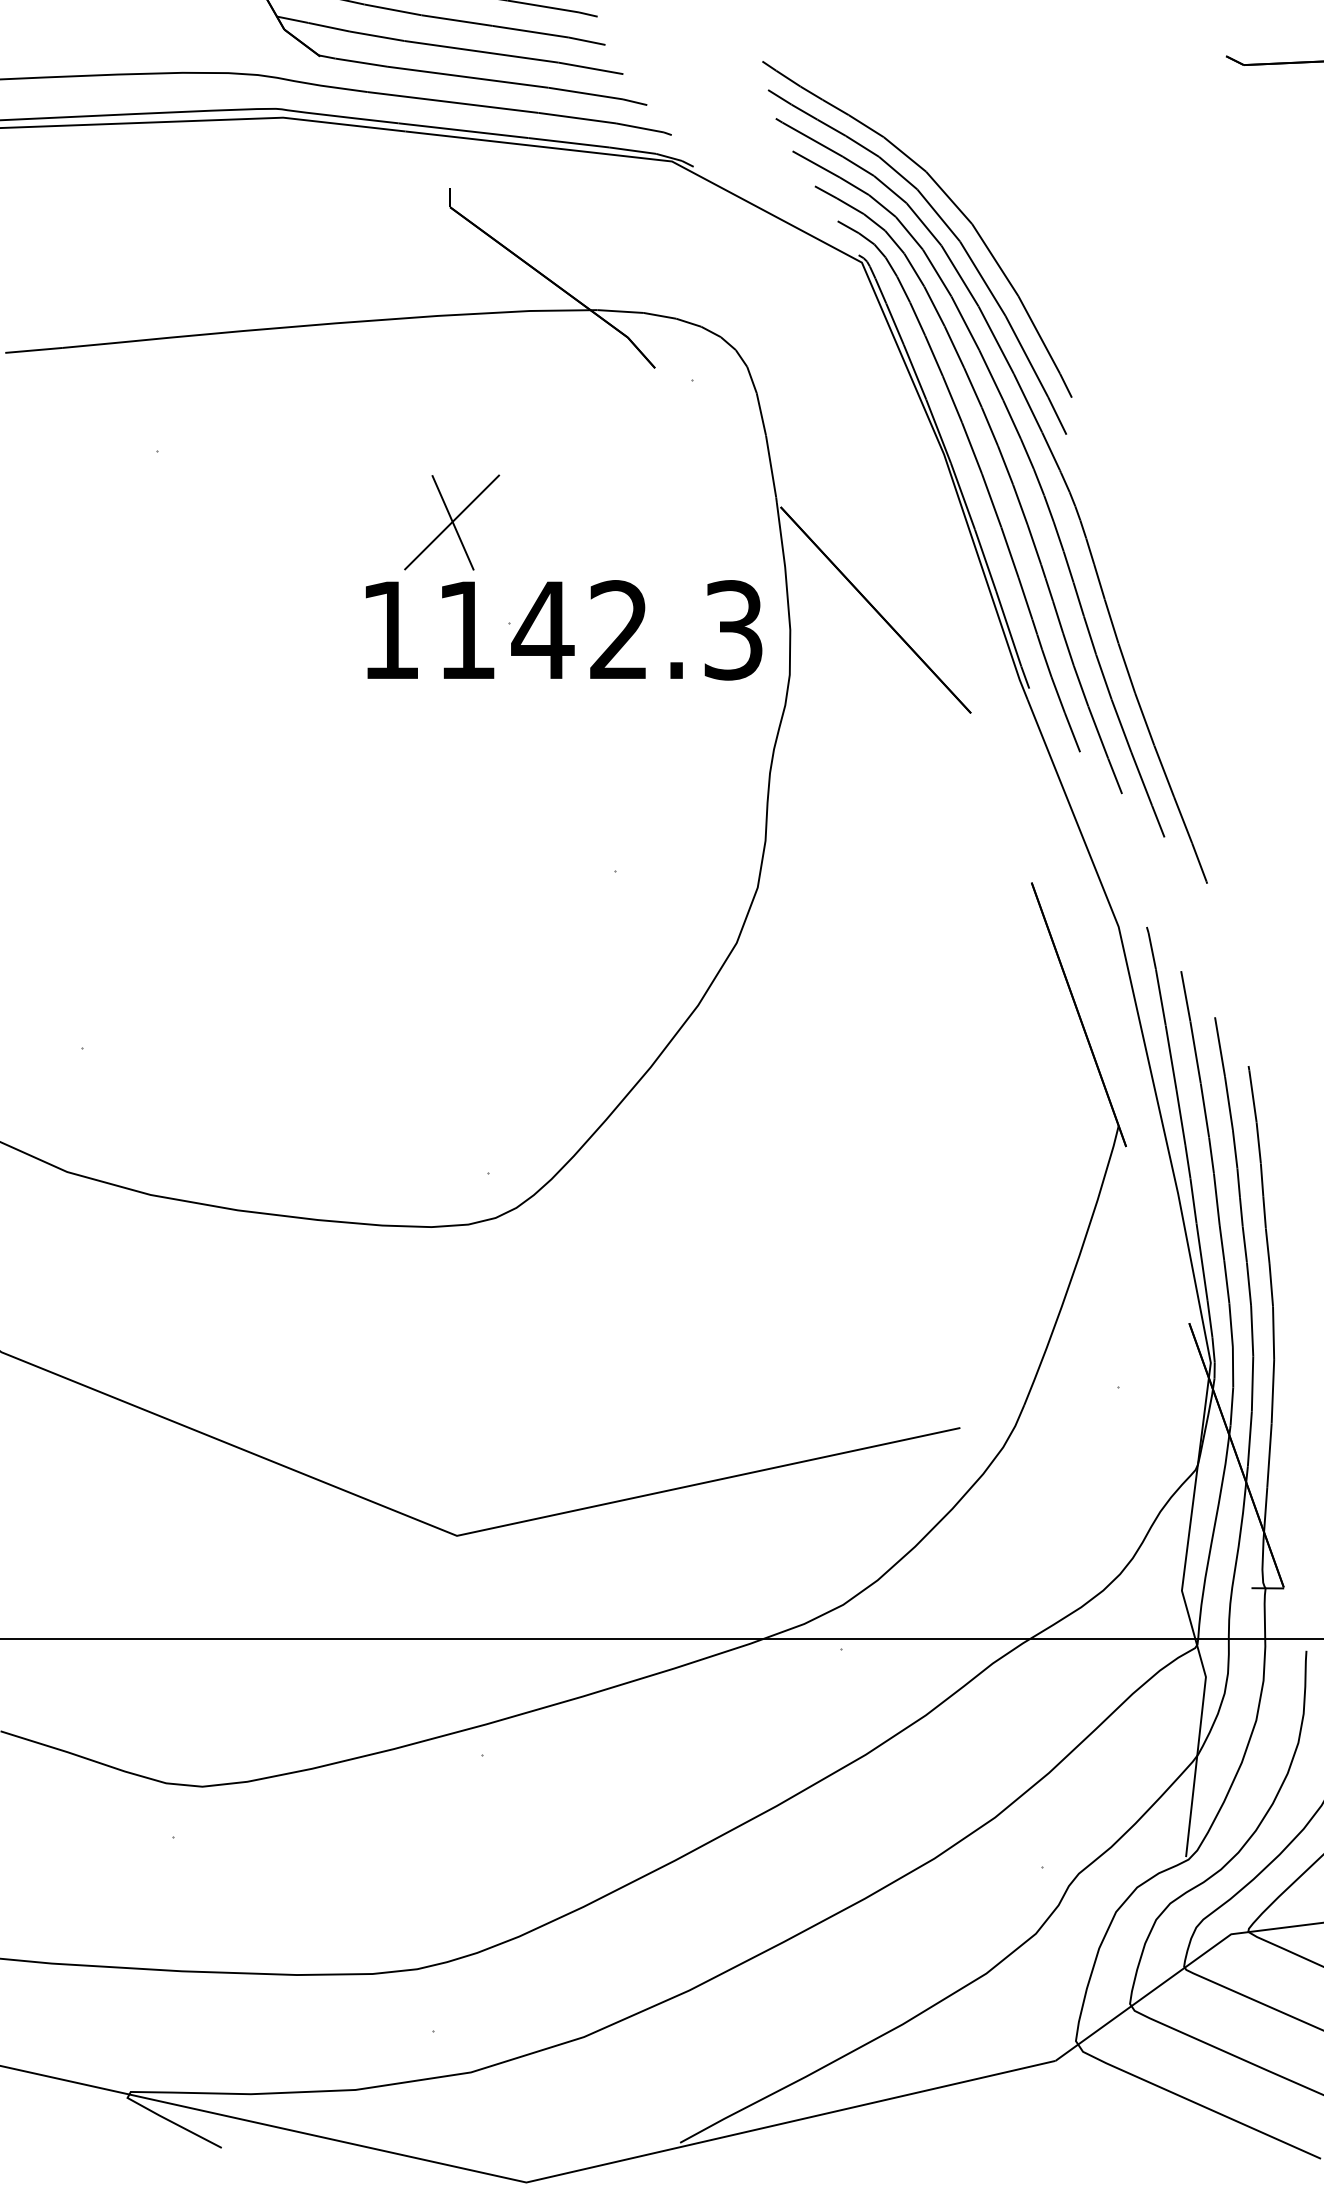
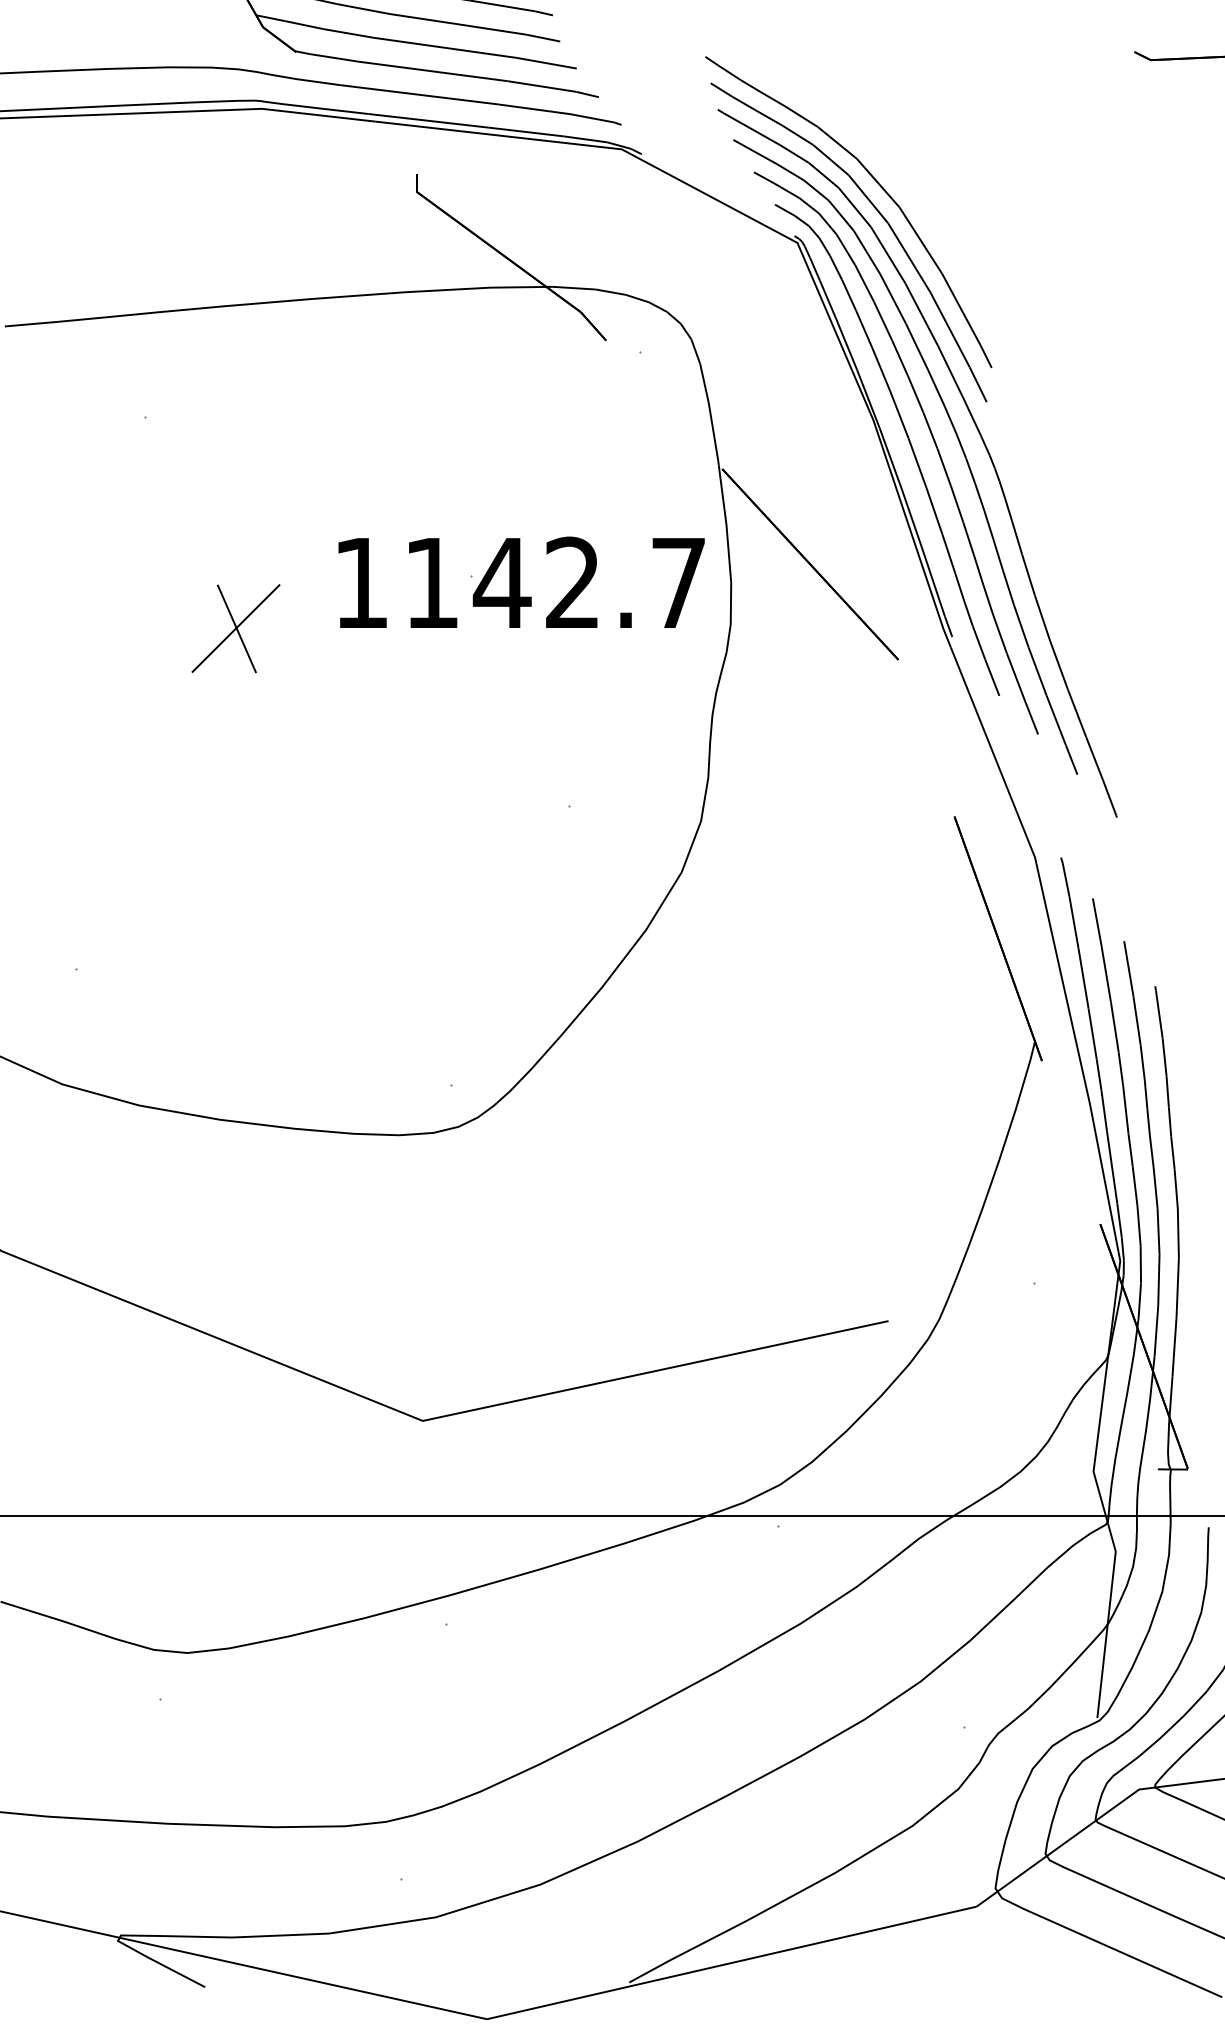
part: (452, 522) -> (236, 628), moved
text: (733, 630) -> (678, 583), 1142.3 -> 1142.7

